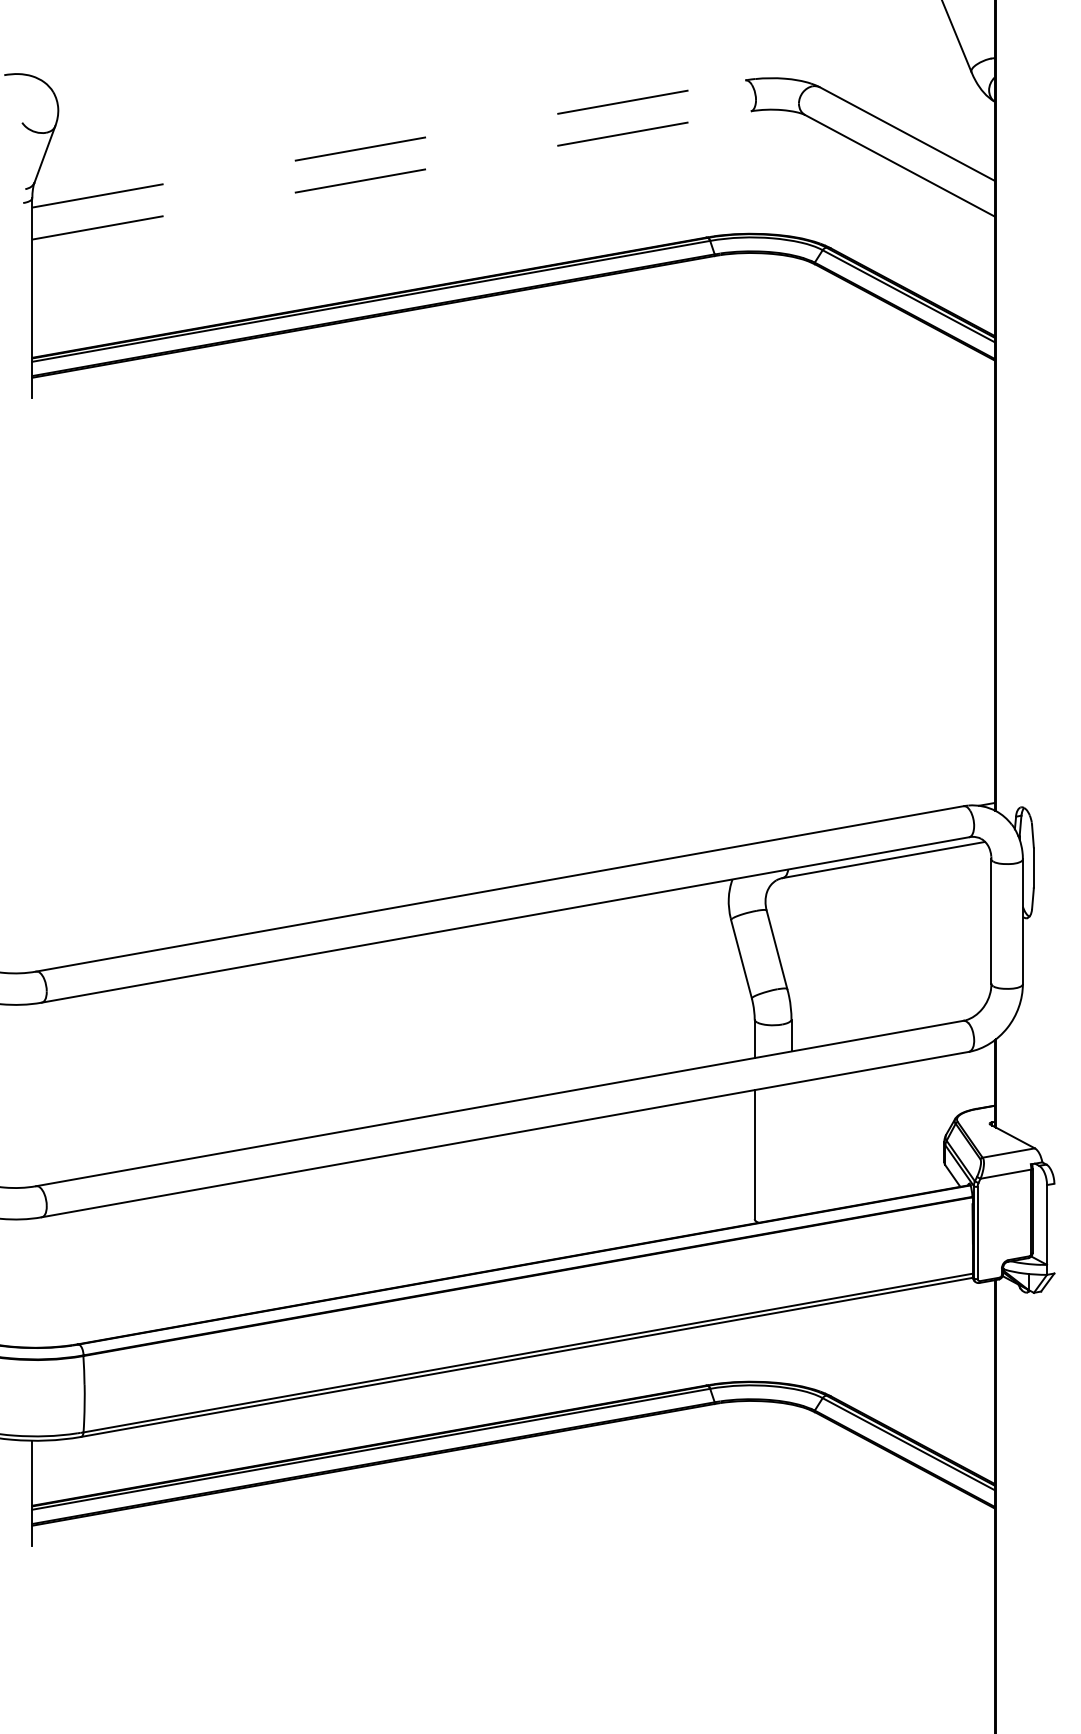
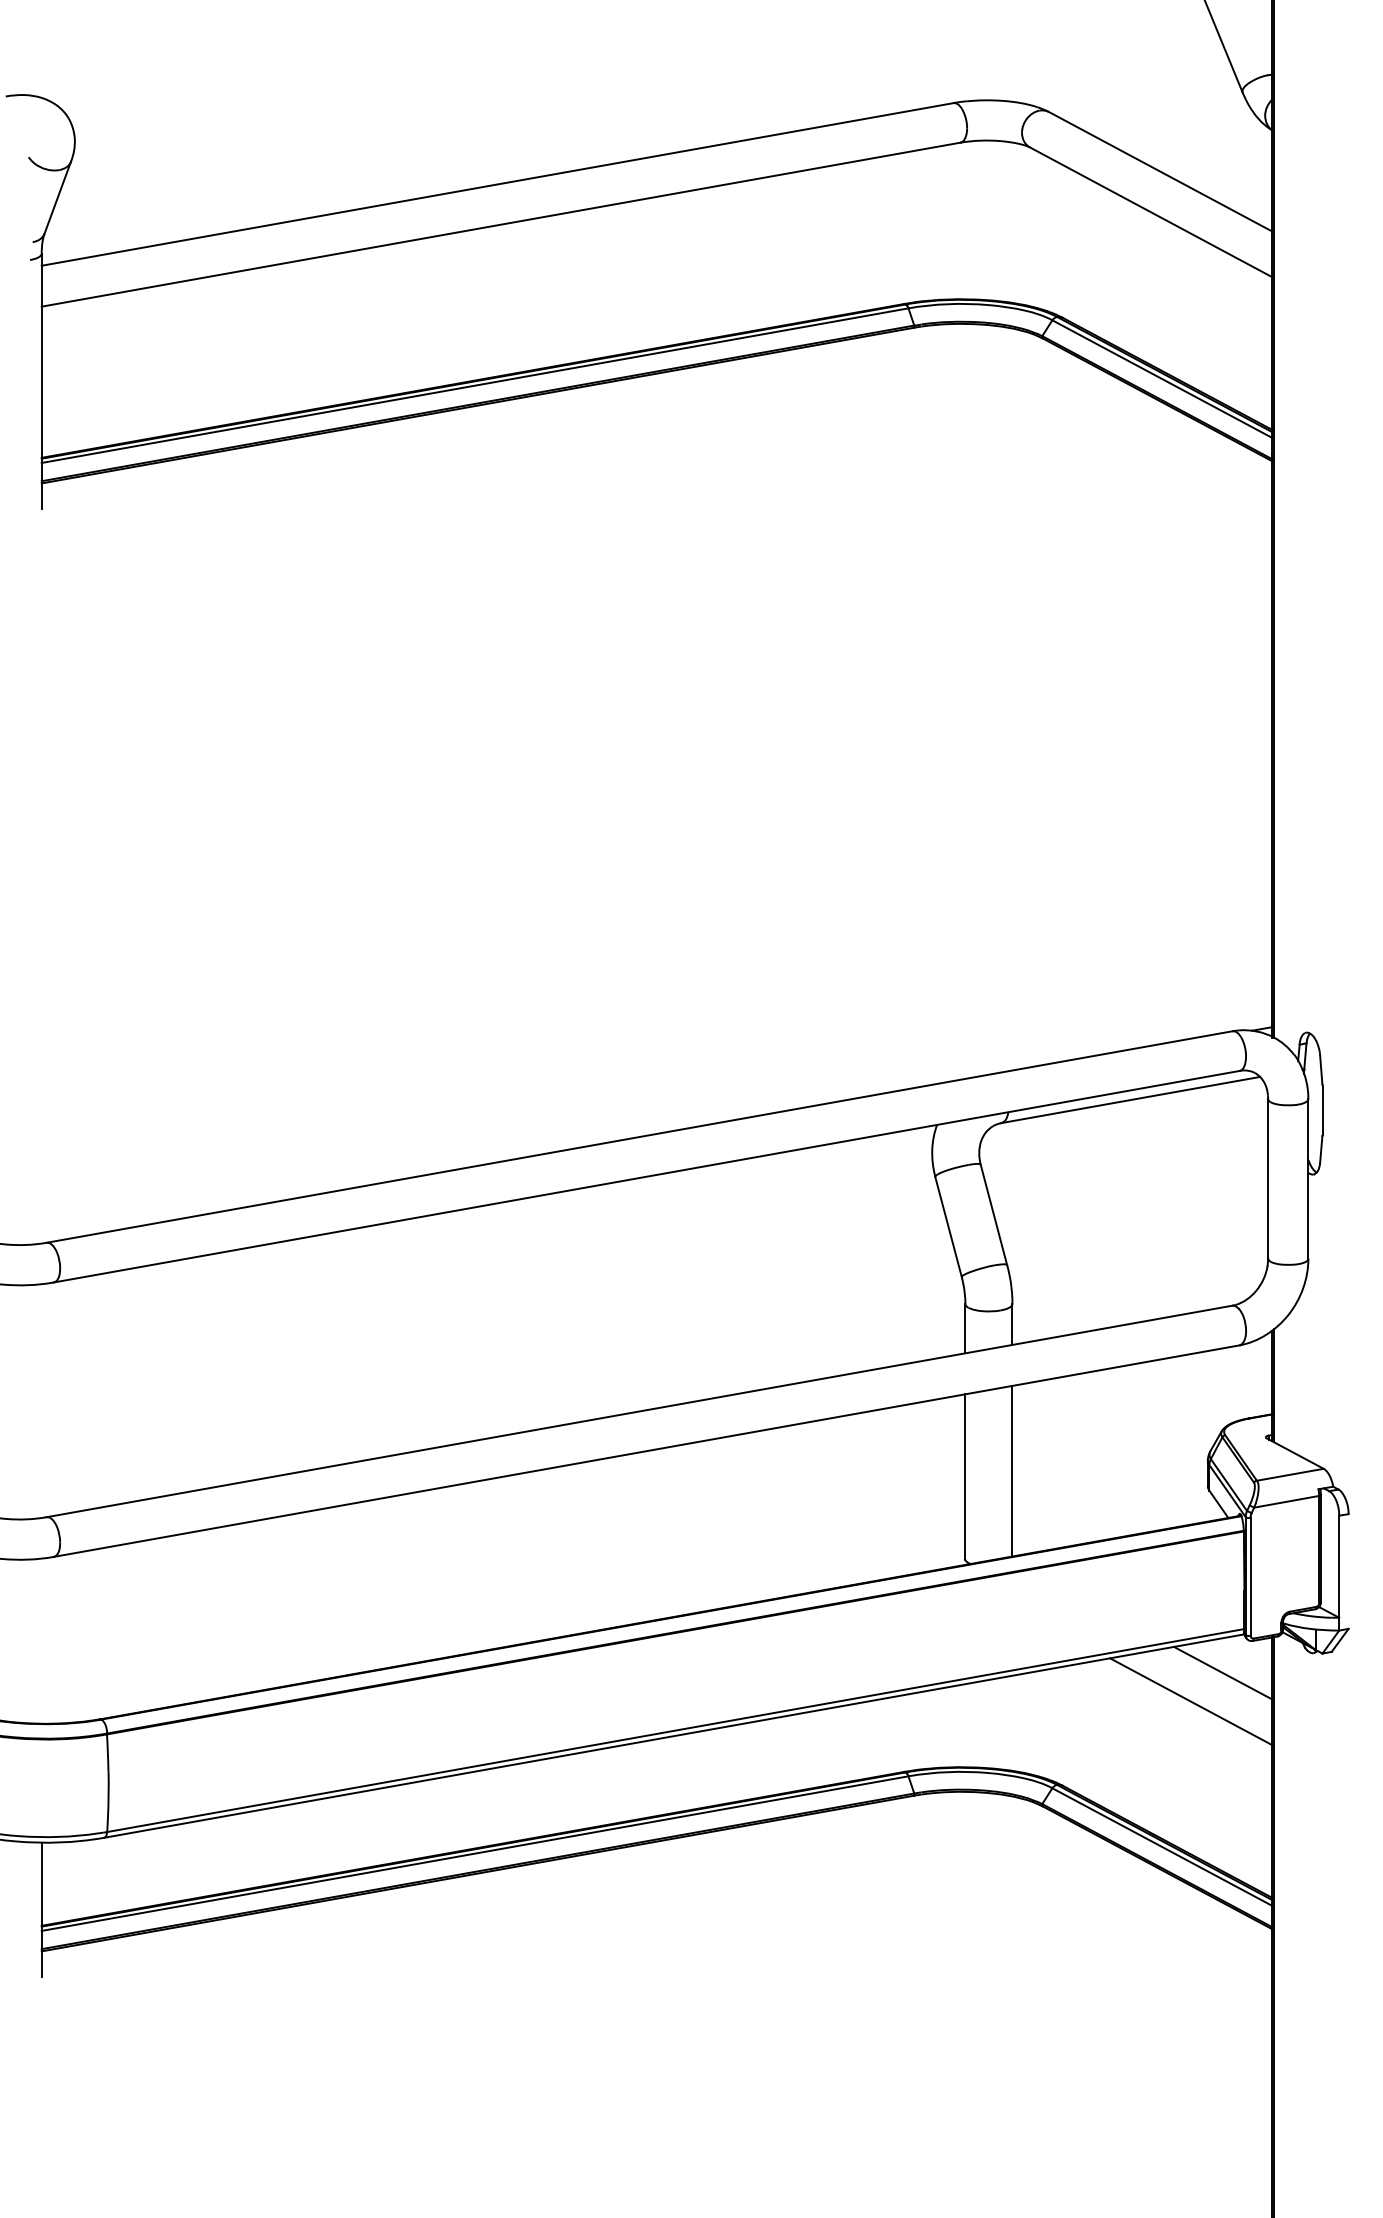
line: (389, 144) -> (498, 184), dashed -> solid
line: (391, 175) -> (501, 224), dashed -> solid
line: (791, 1149) -> (1012, 1470), added
line: (956, 1307) -> (1223, 1672), added
line: (931, 1330) -> (1191, 1701), added

